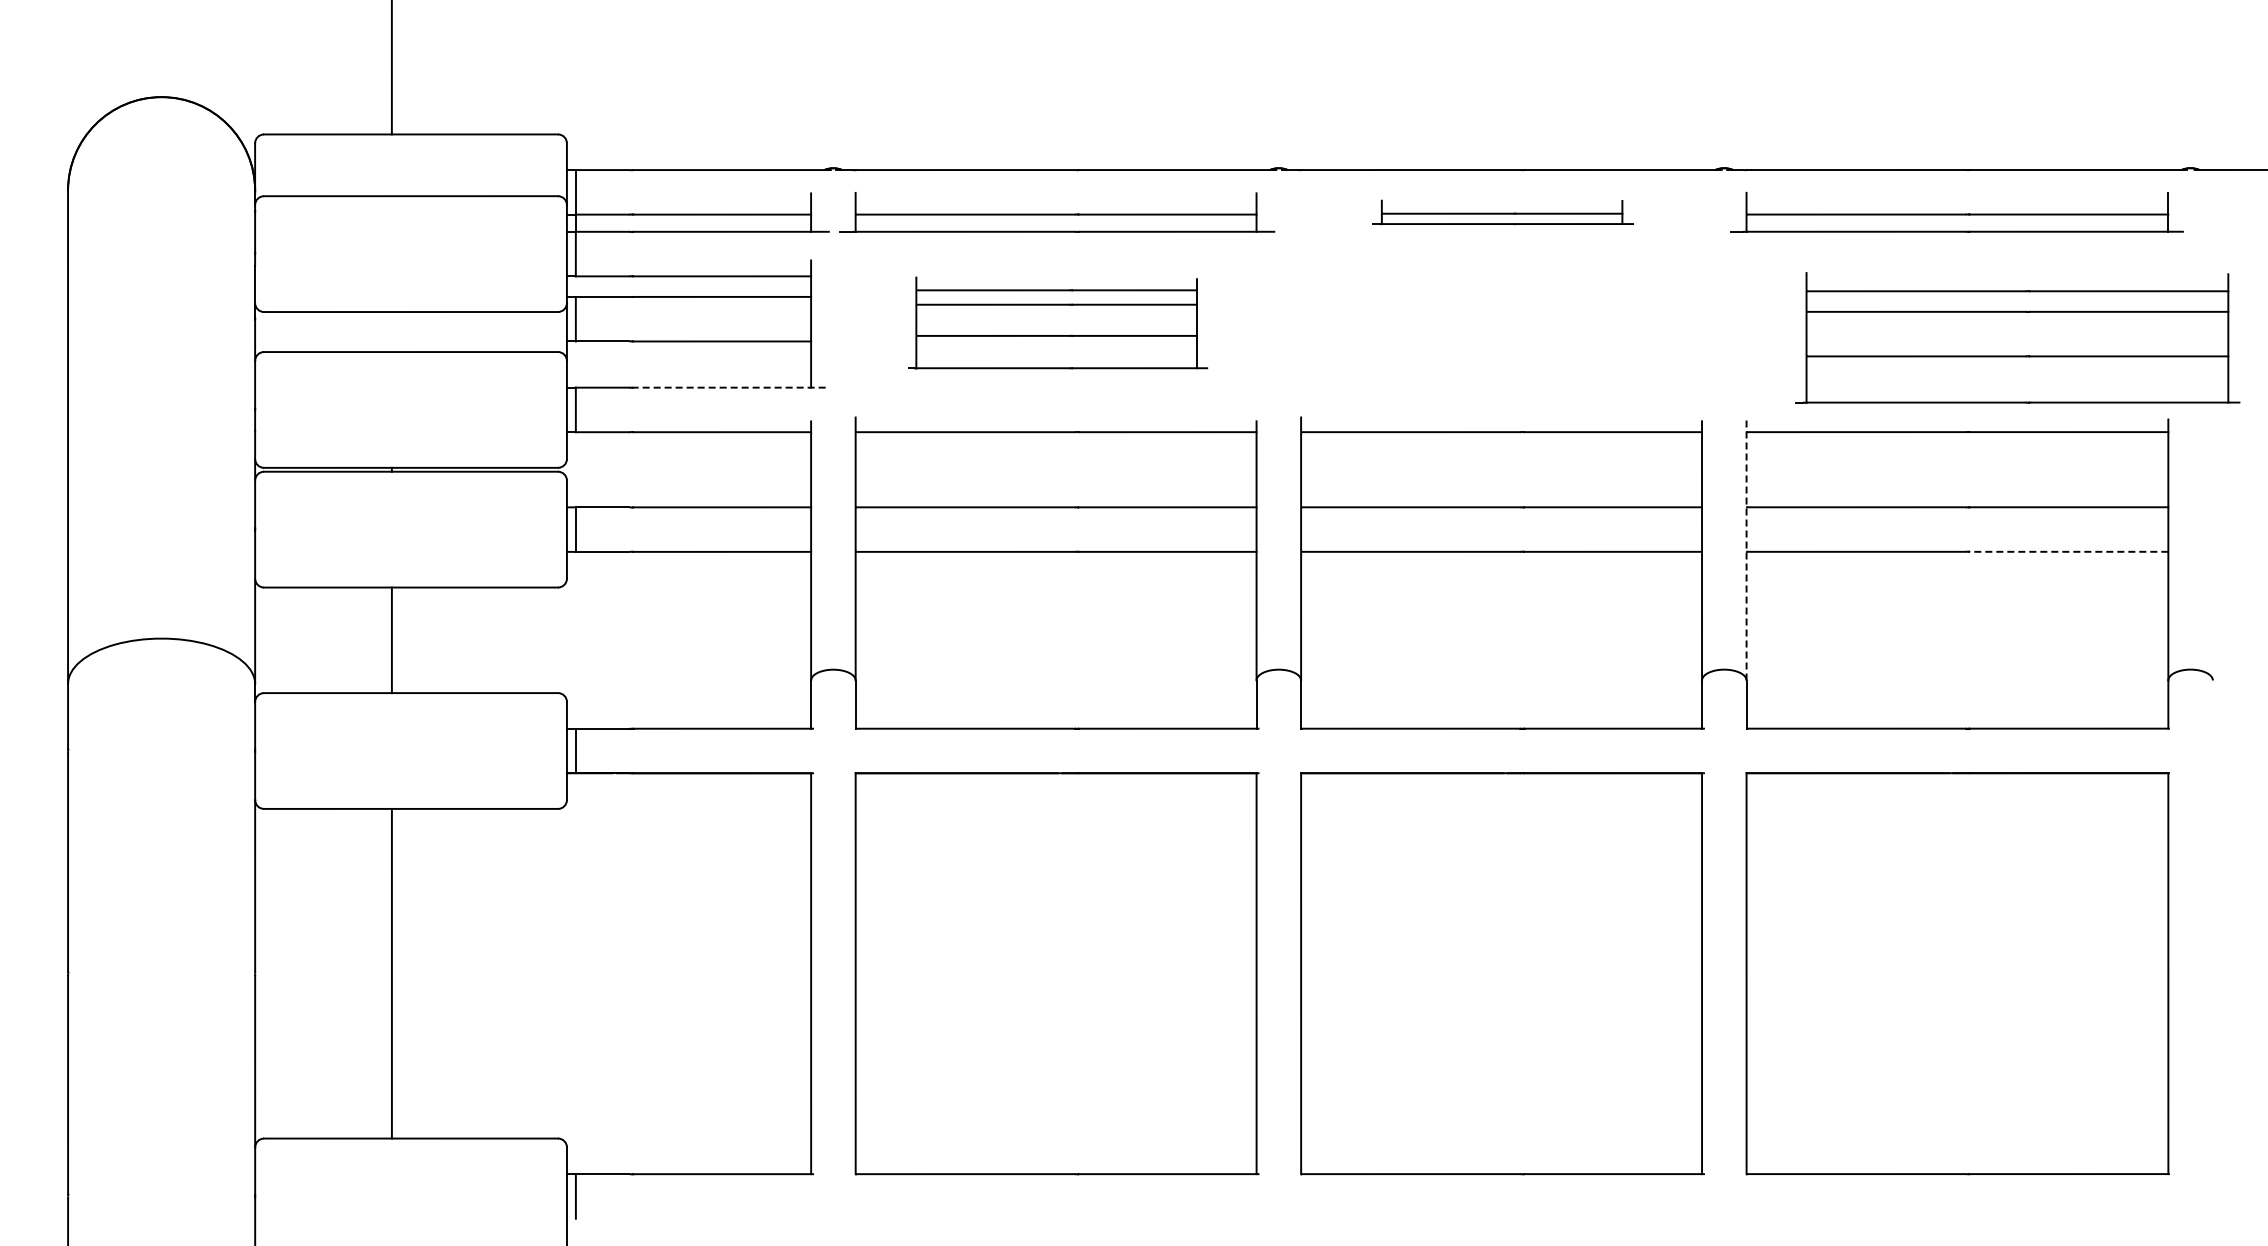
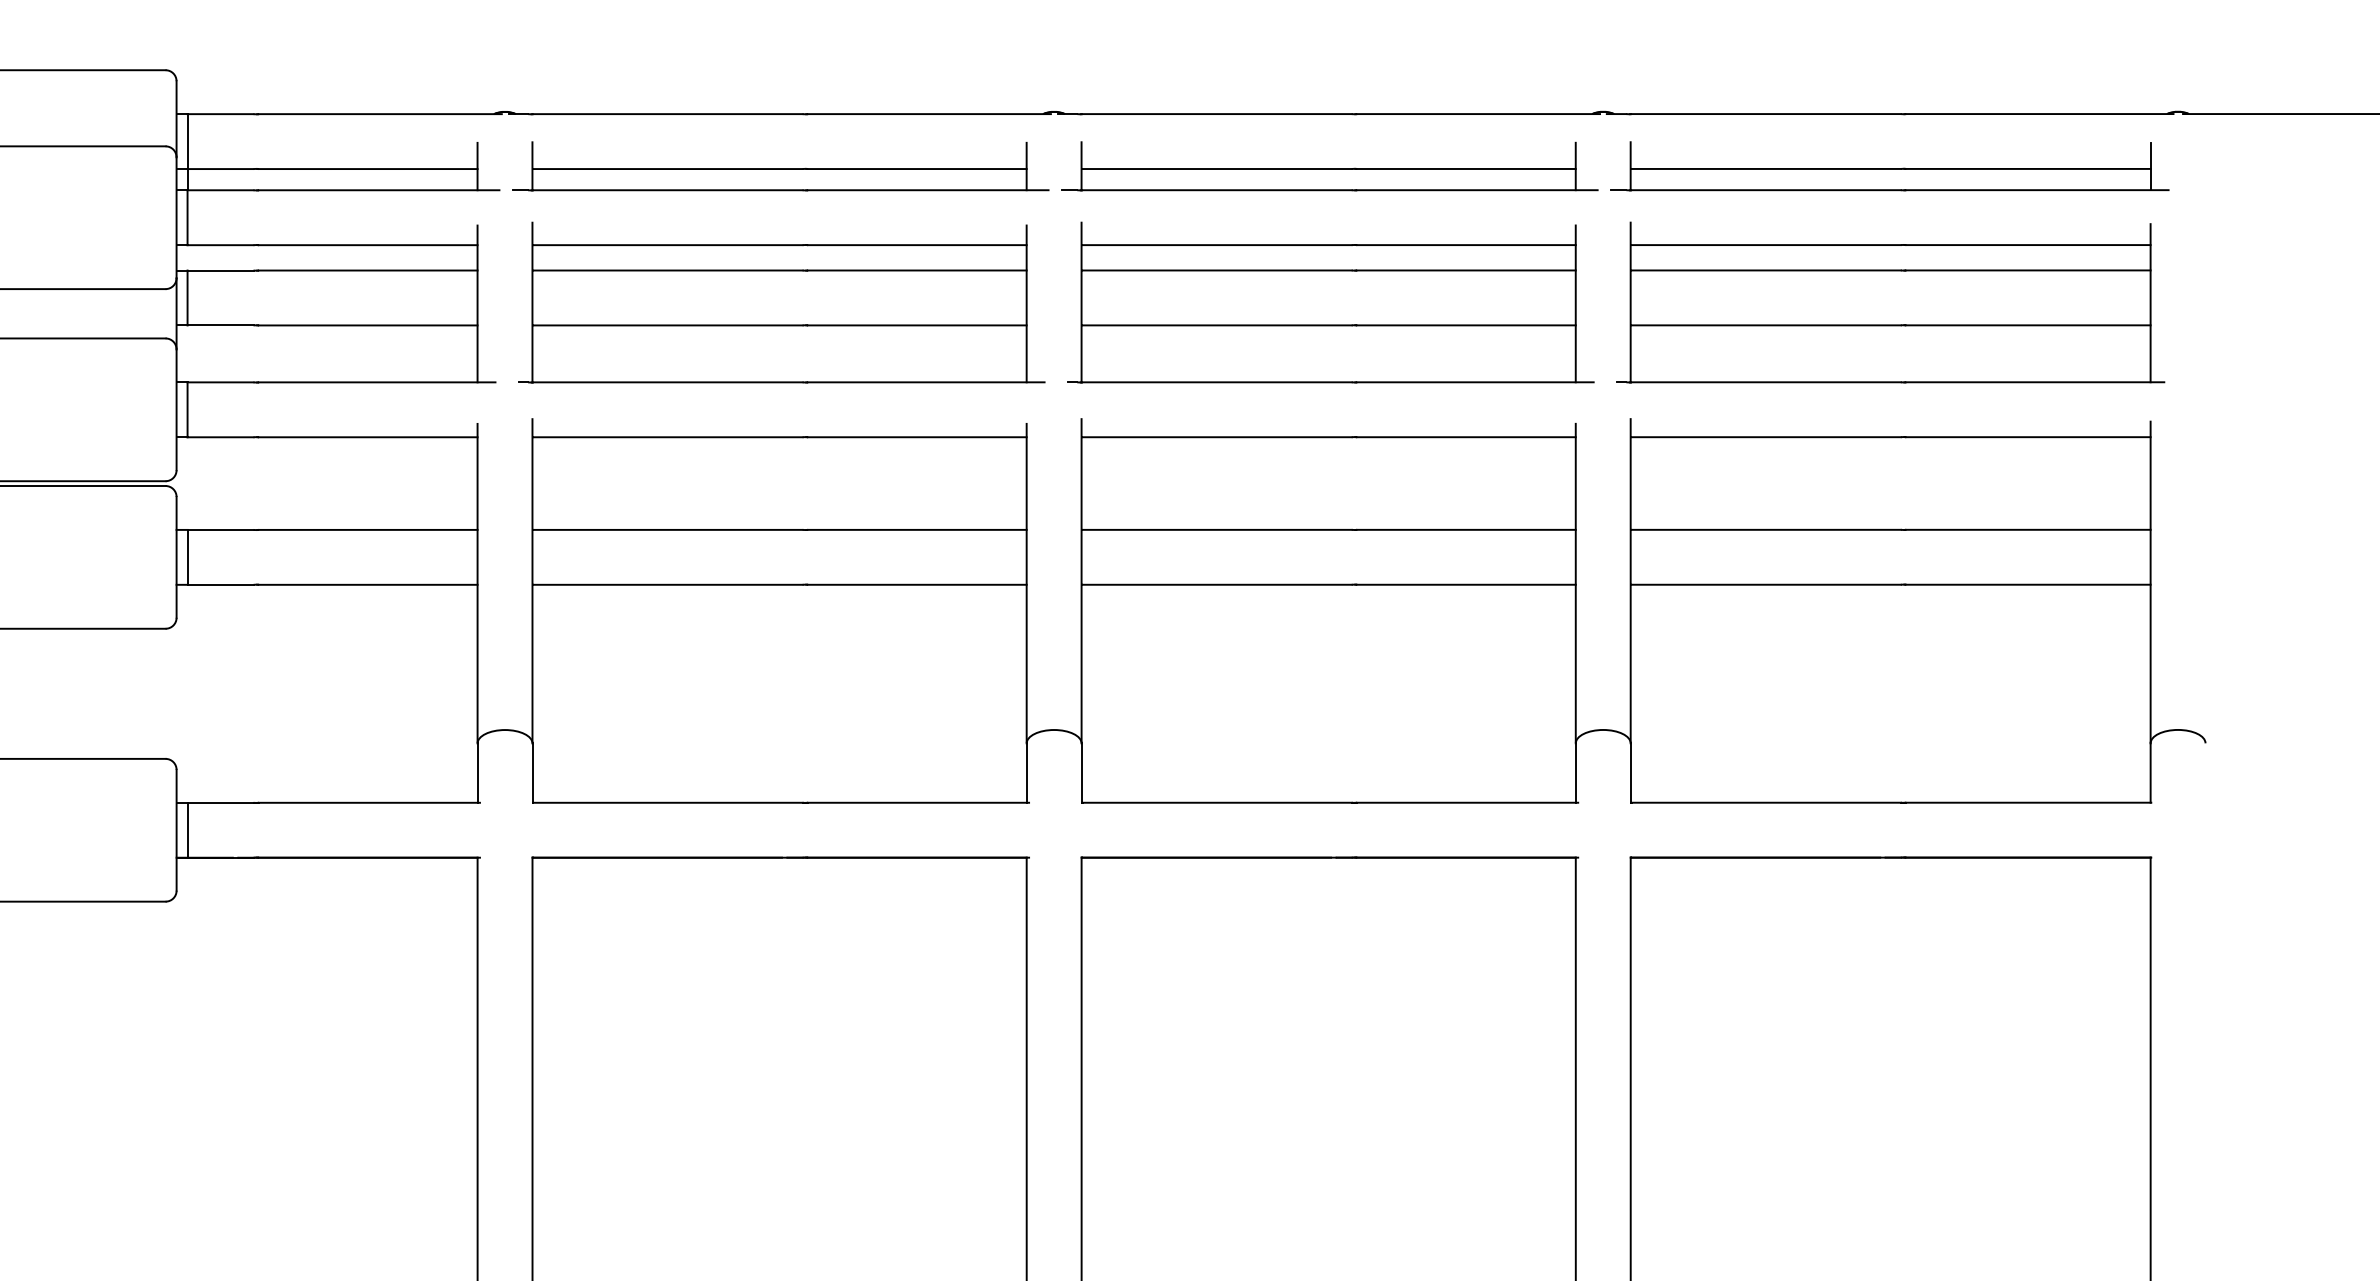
part: (1502, 212) -> (1329, 166), size x1.67
part: (1057, 322) -> (781, 302), size x1.43
part: (1503, 322) -> (1331, 302), added
part: (2017, 337) -> (1890, 302), moved
line: (729, 387) -> (376, 382), dashed -> solid
line: (1746, 548) -> (1630, 580), dashed -> solid
line: (2068, 551) -> (2027, 584), dashed -> solid

